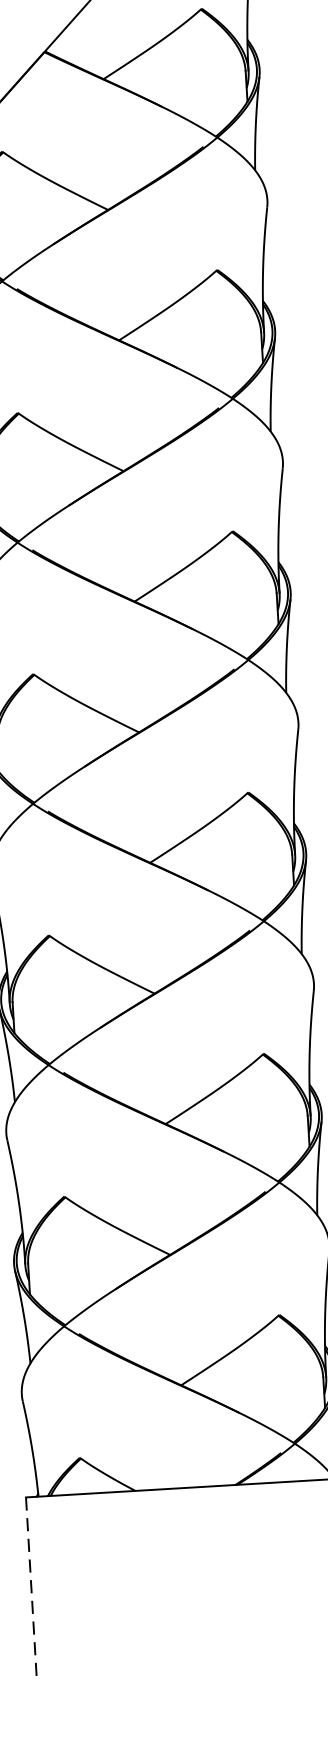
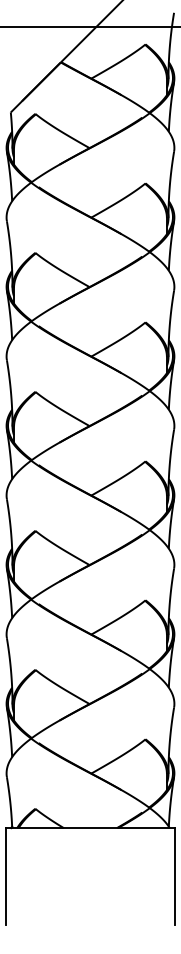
line: (31, 1588) -> (5, 876), dashed -> solid

